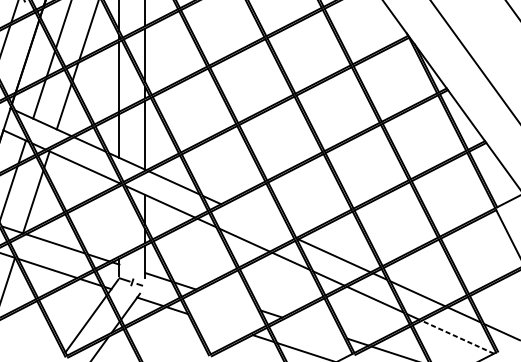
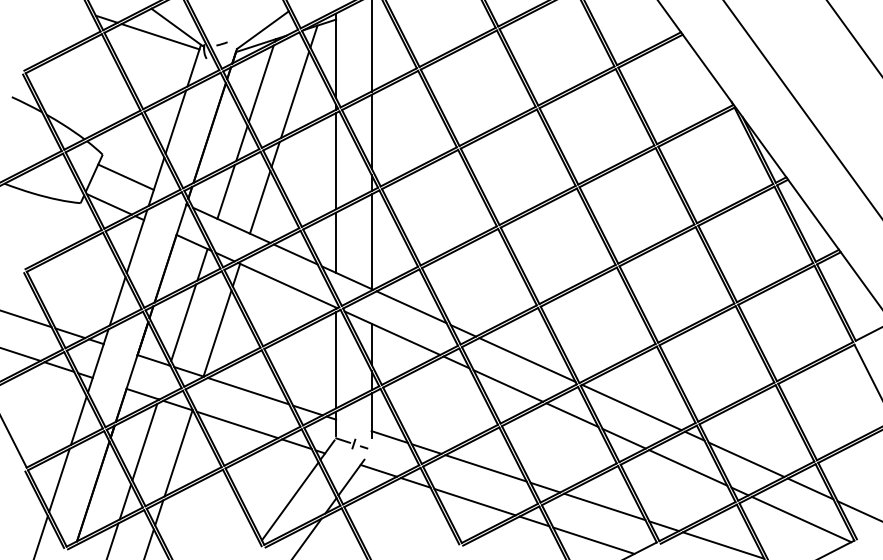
line: (258, 220) -> (527, 359), added
line: (119, 221) -> (336, 360), added
line: (228, 300) -> (485, 468), added
line: (220, 324) -> (474, 501), added
line: (314, 327) -> (604, 506), added
line: (457, 337) -> (801, 519), dashed -> solid

